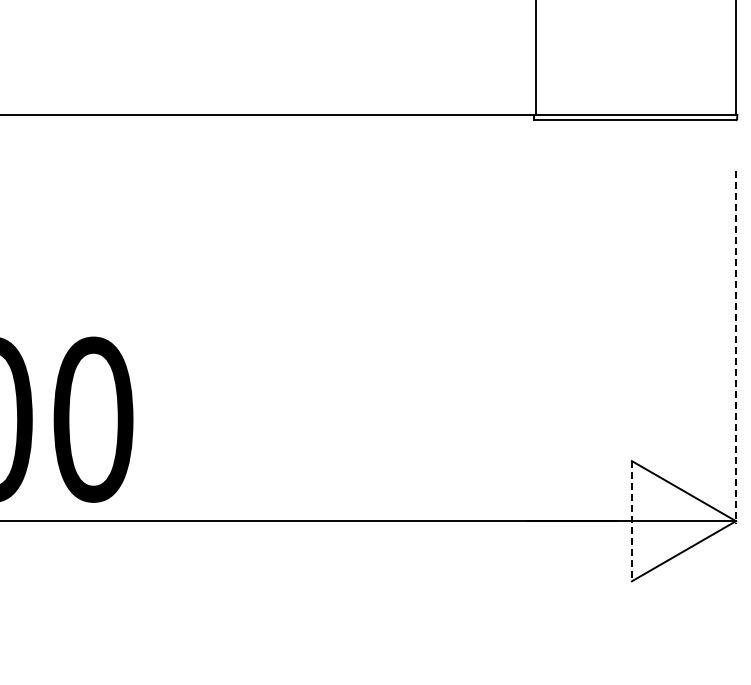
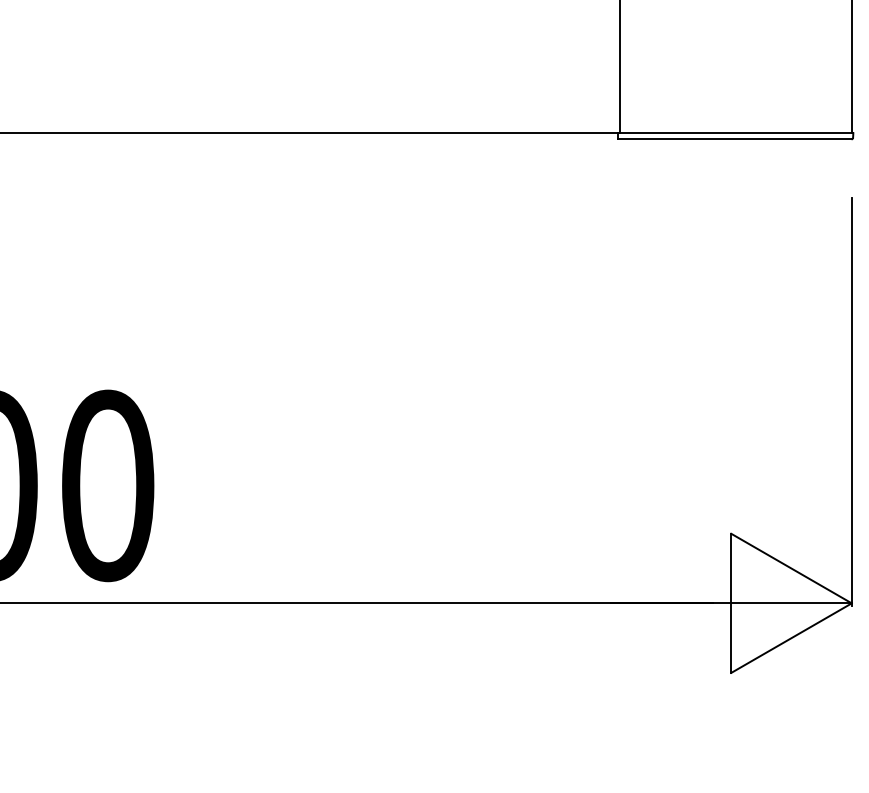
line: (736, 348) -> (852, 403), dashed -> solid
line: (631, 521) -> (730, 603), dashed -> solid

